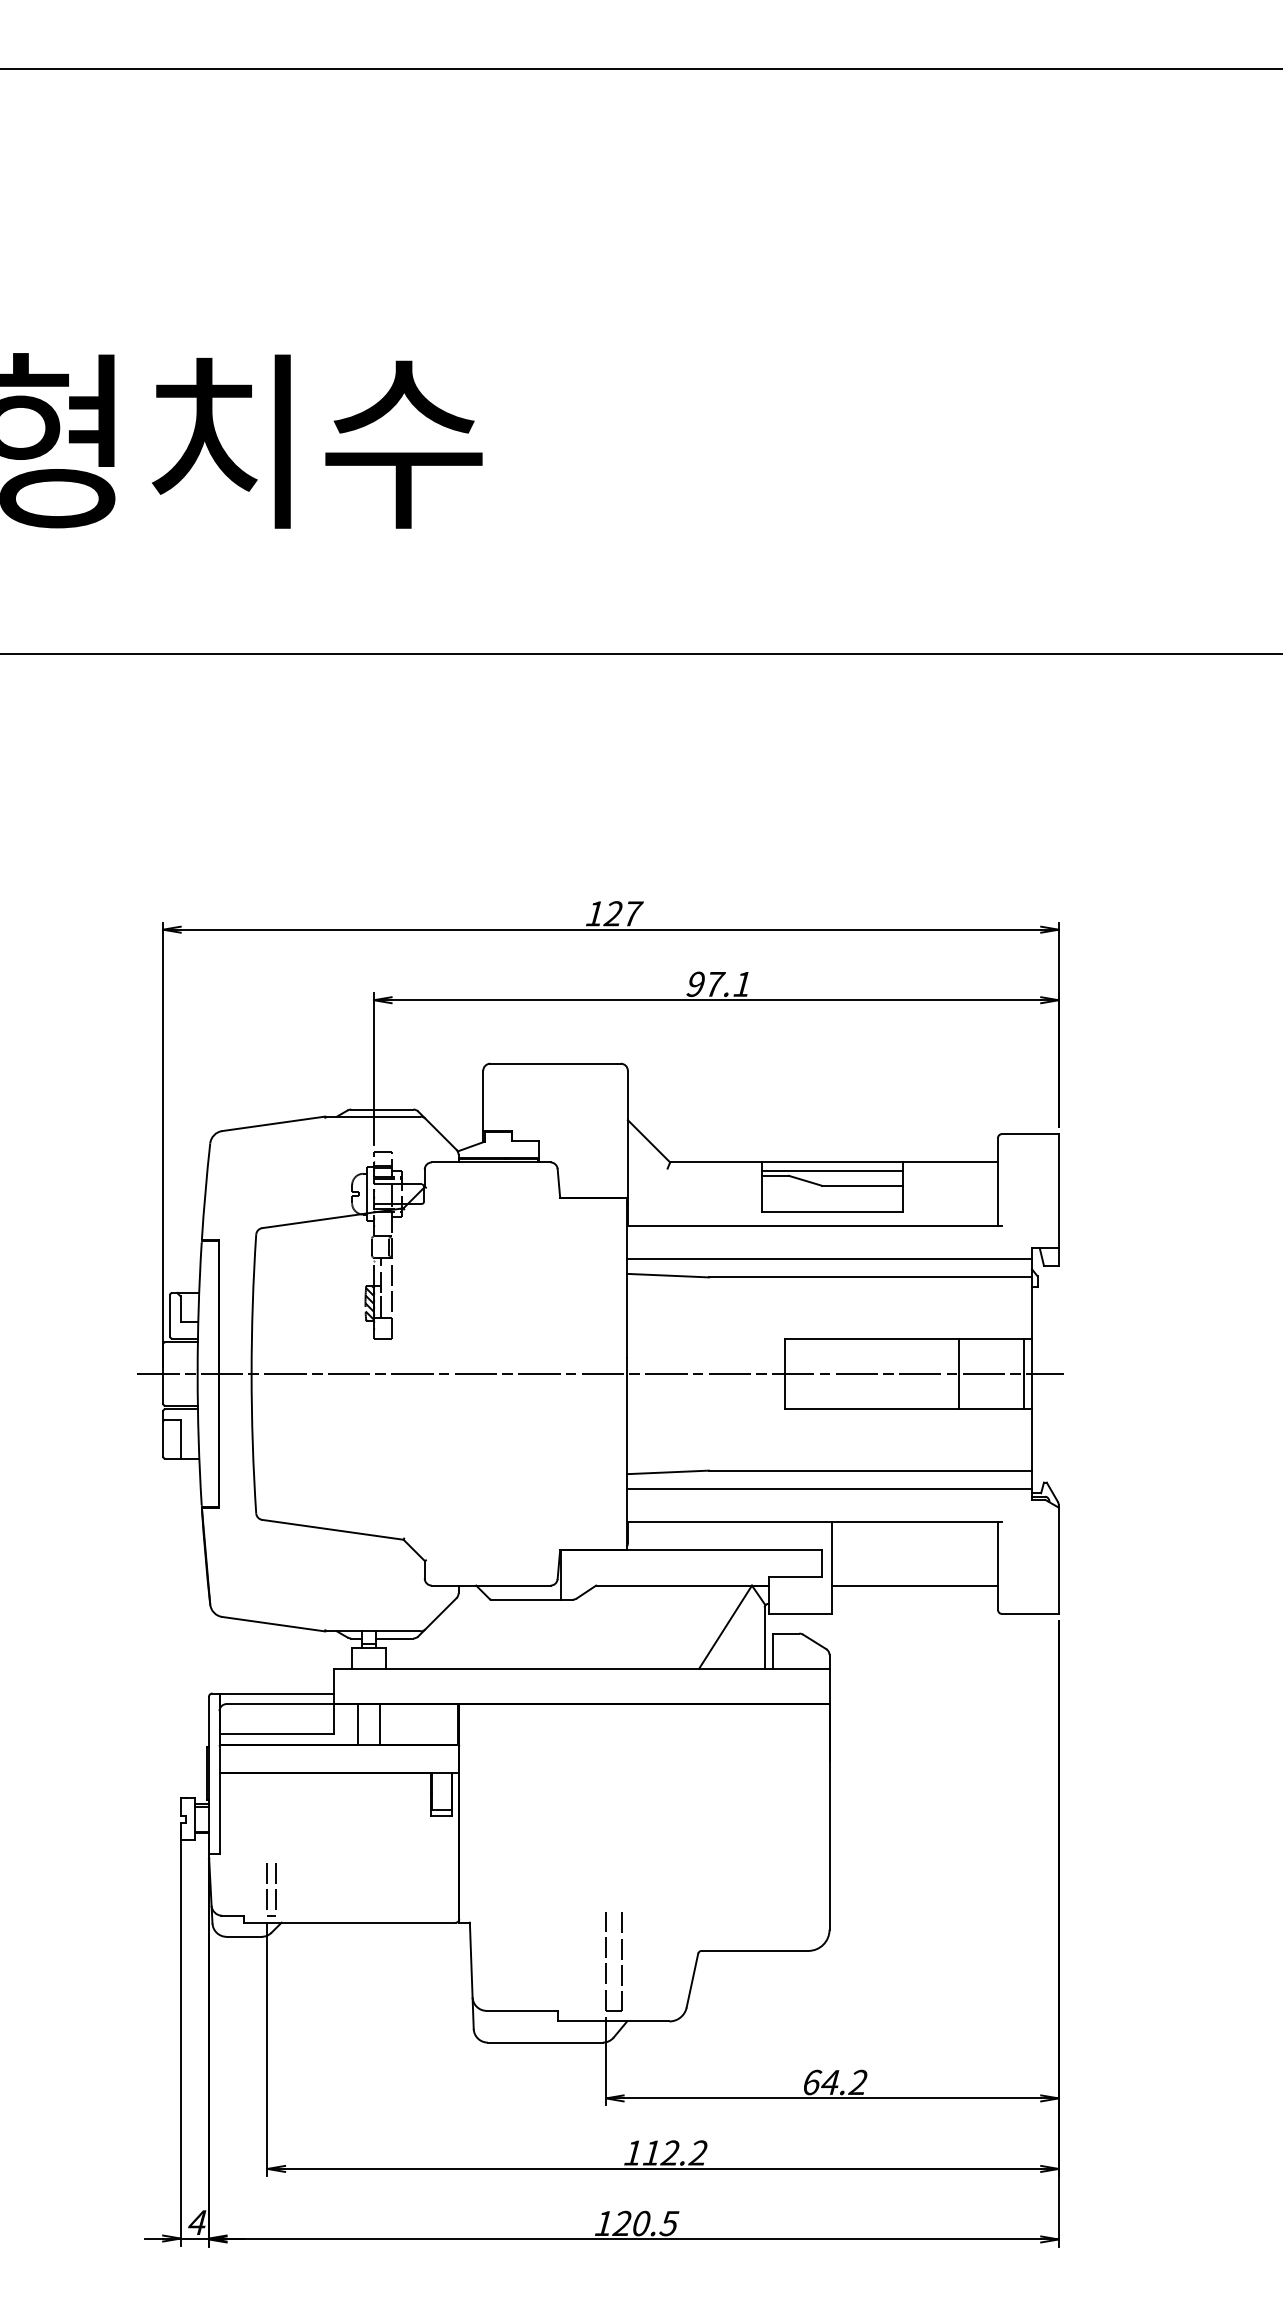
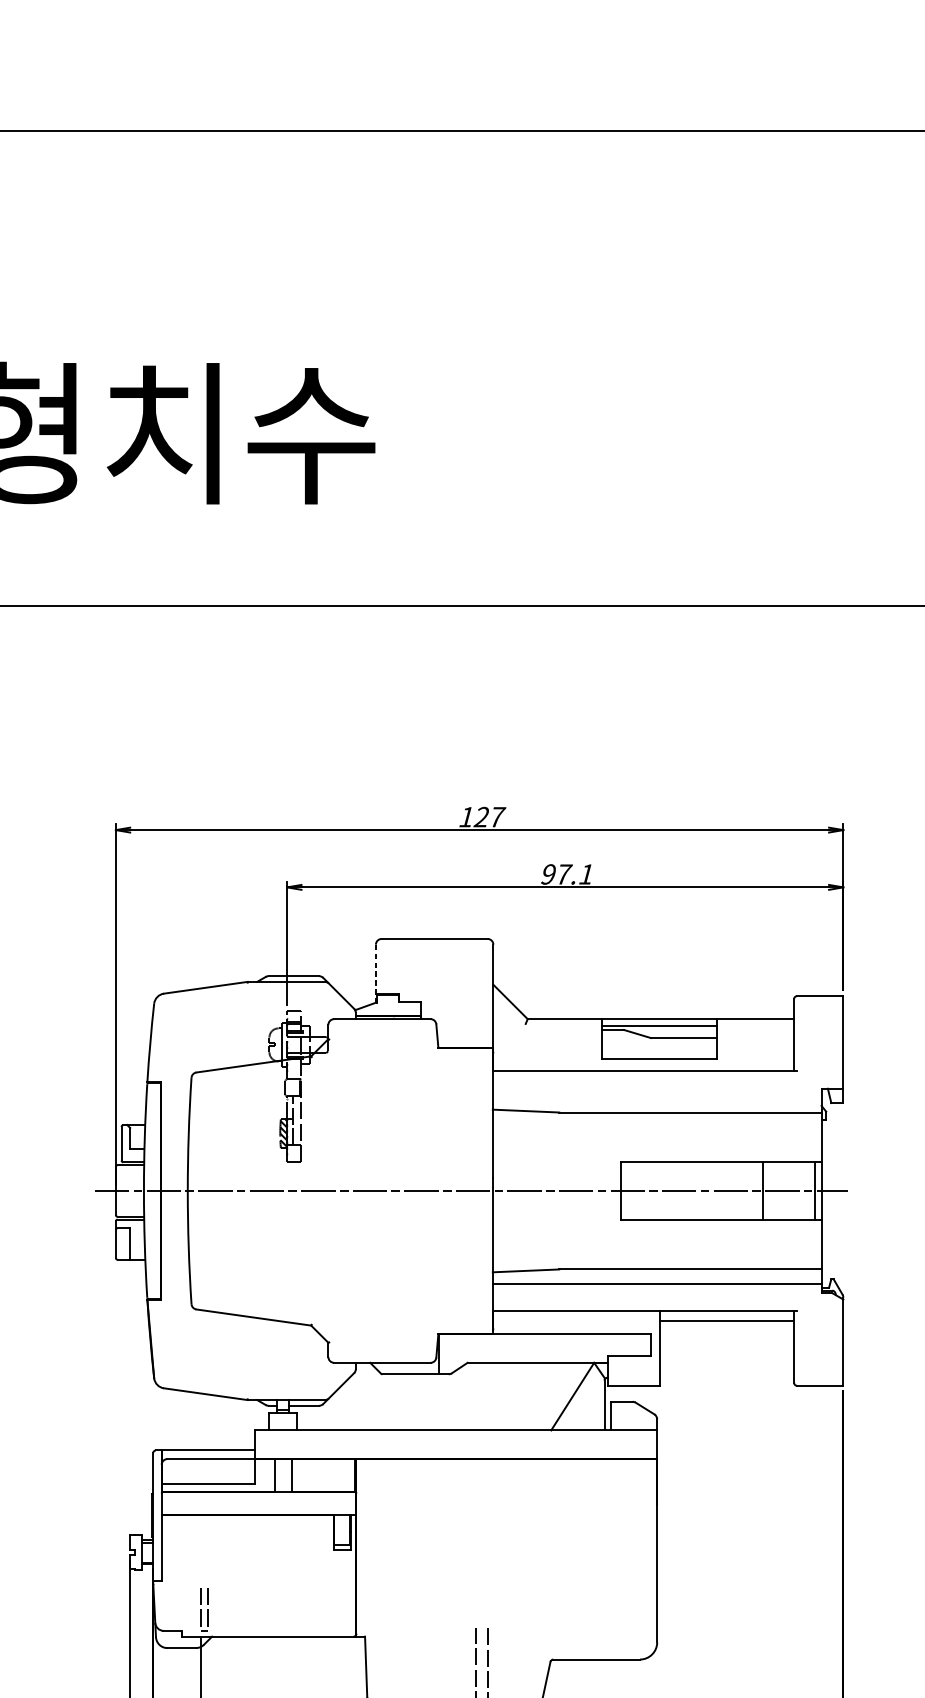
line: (483, 1106) -> (376, 973), solid -> dashed
line: (829, 1259) -> (657, 1097), removed
line: (915, 1585) -> (726, 1321), moved

